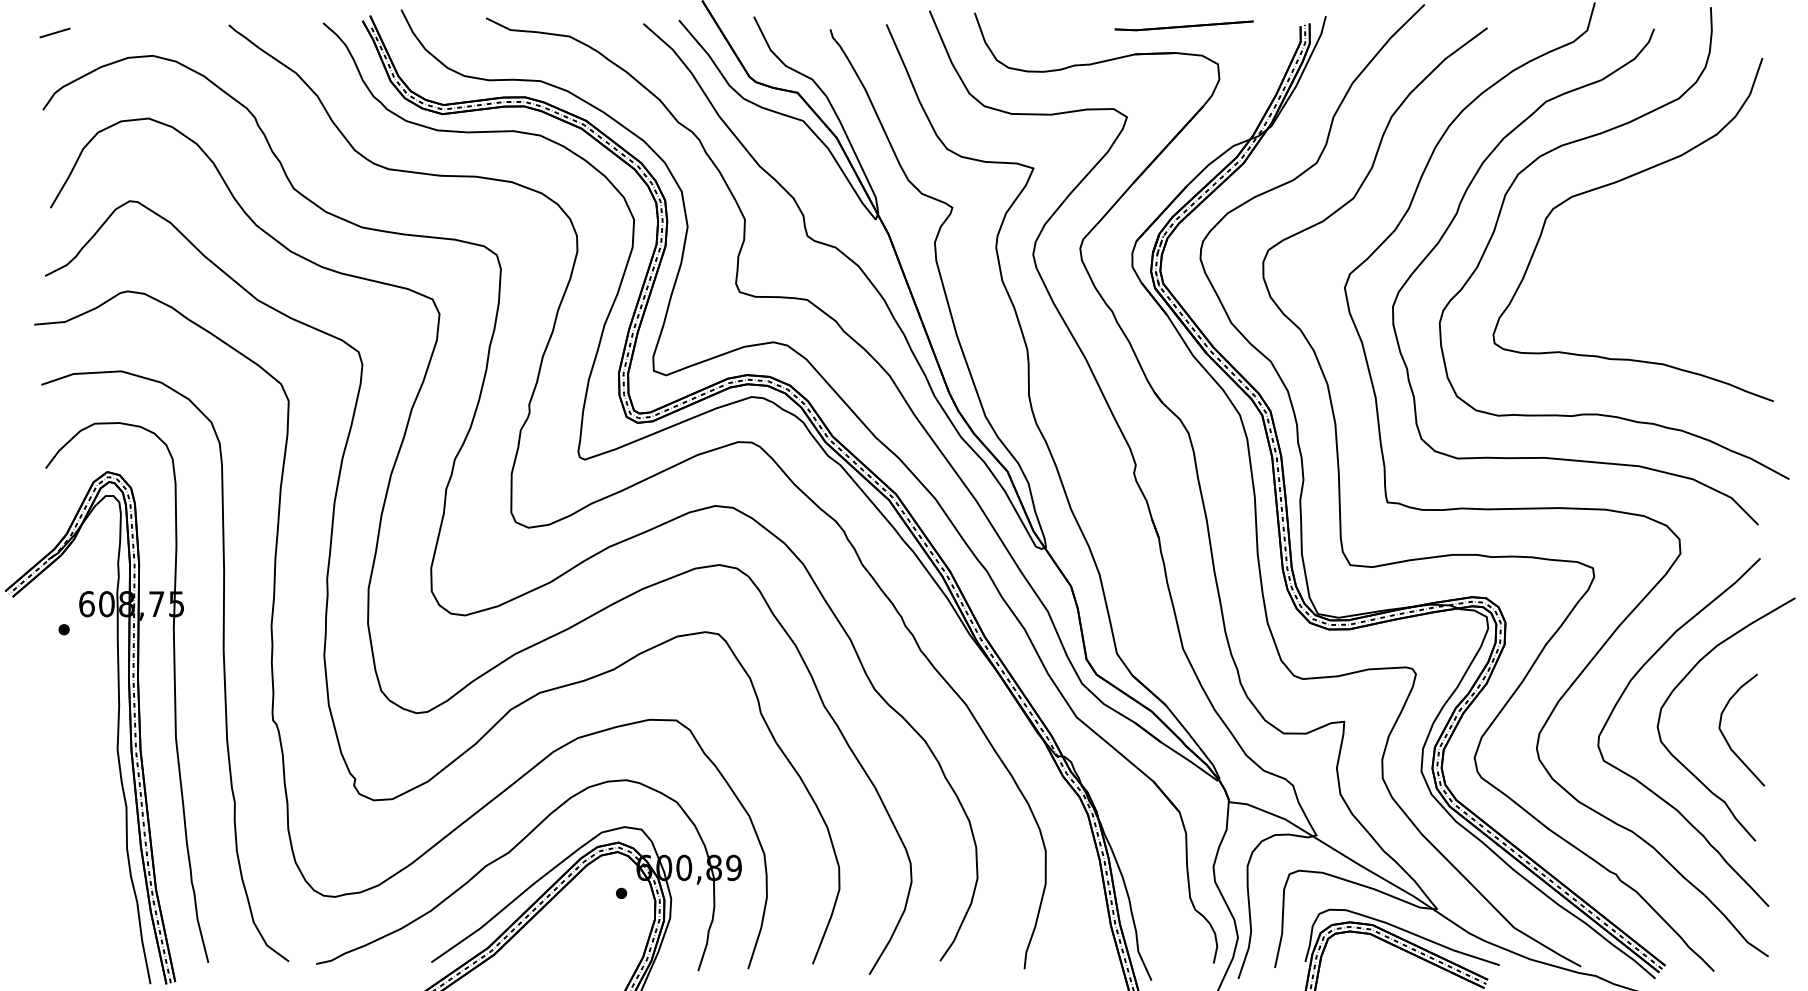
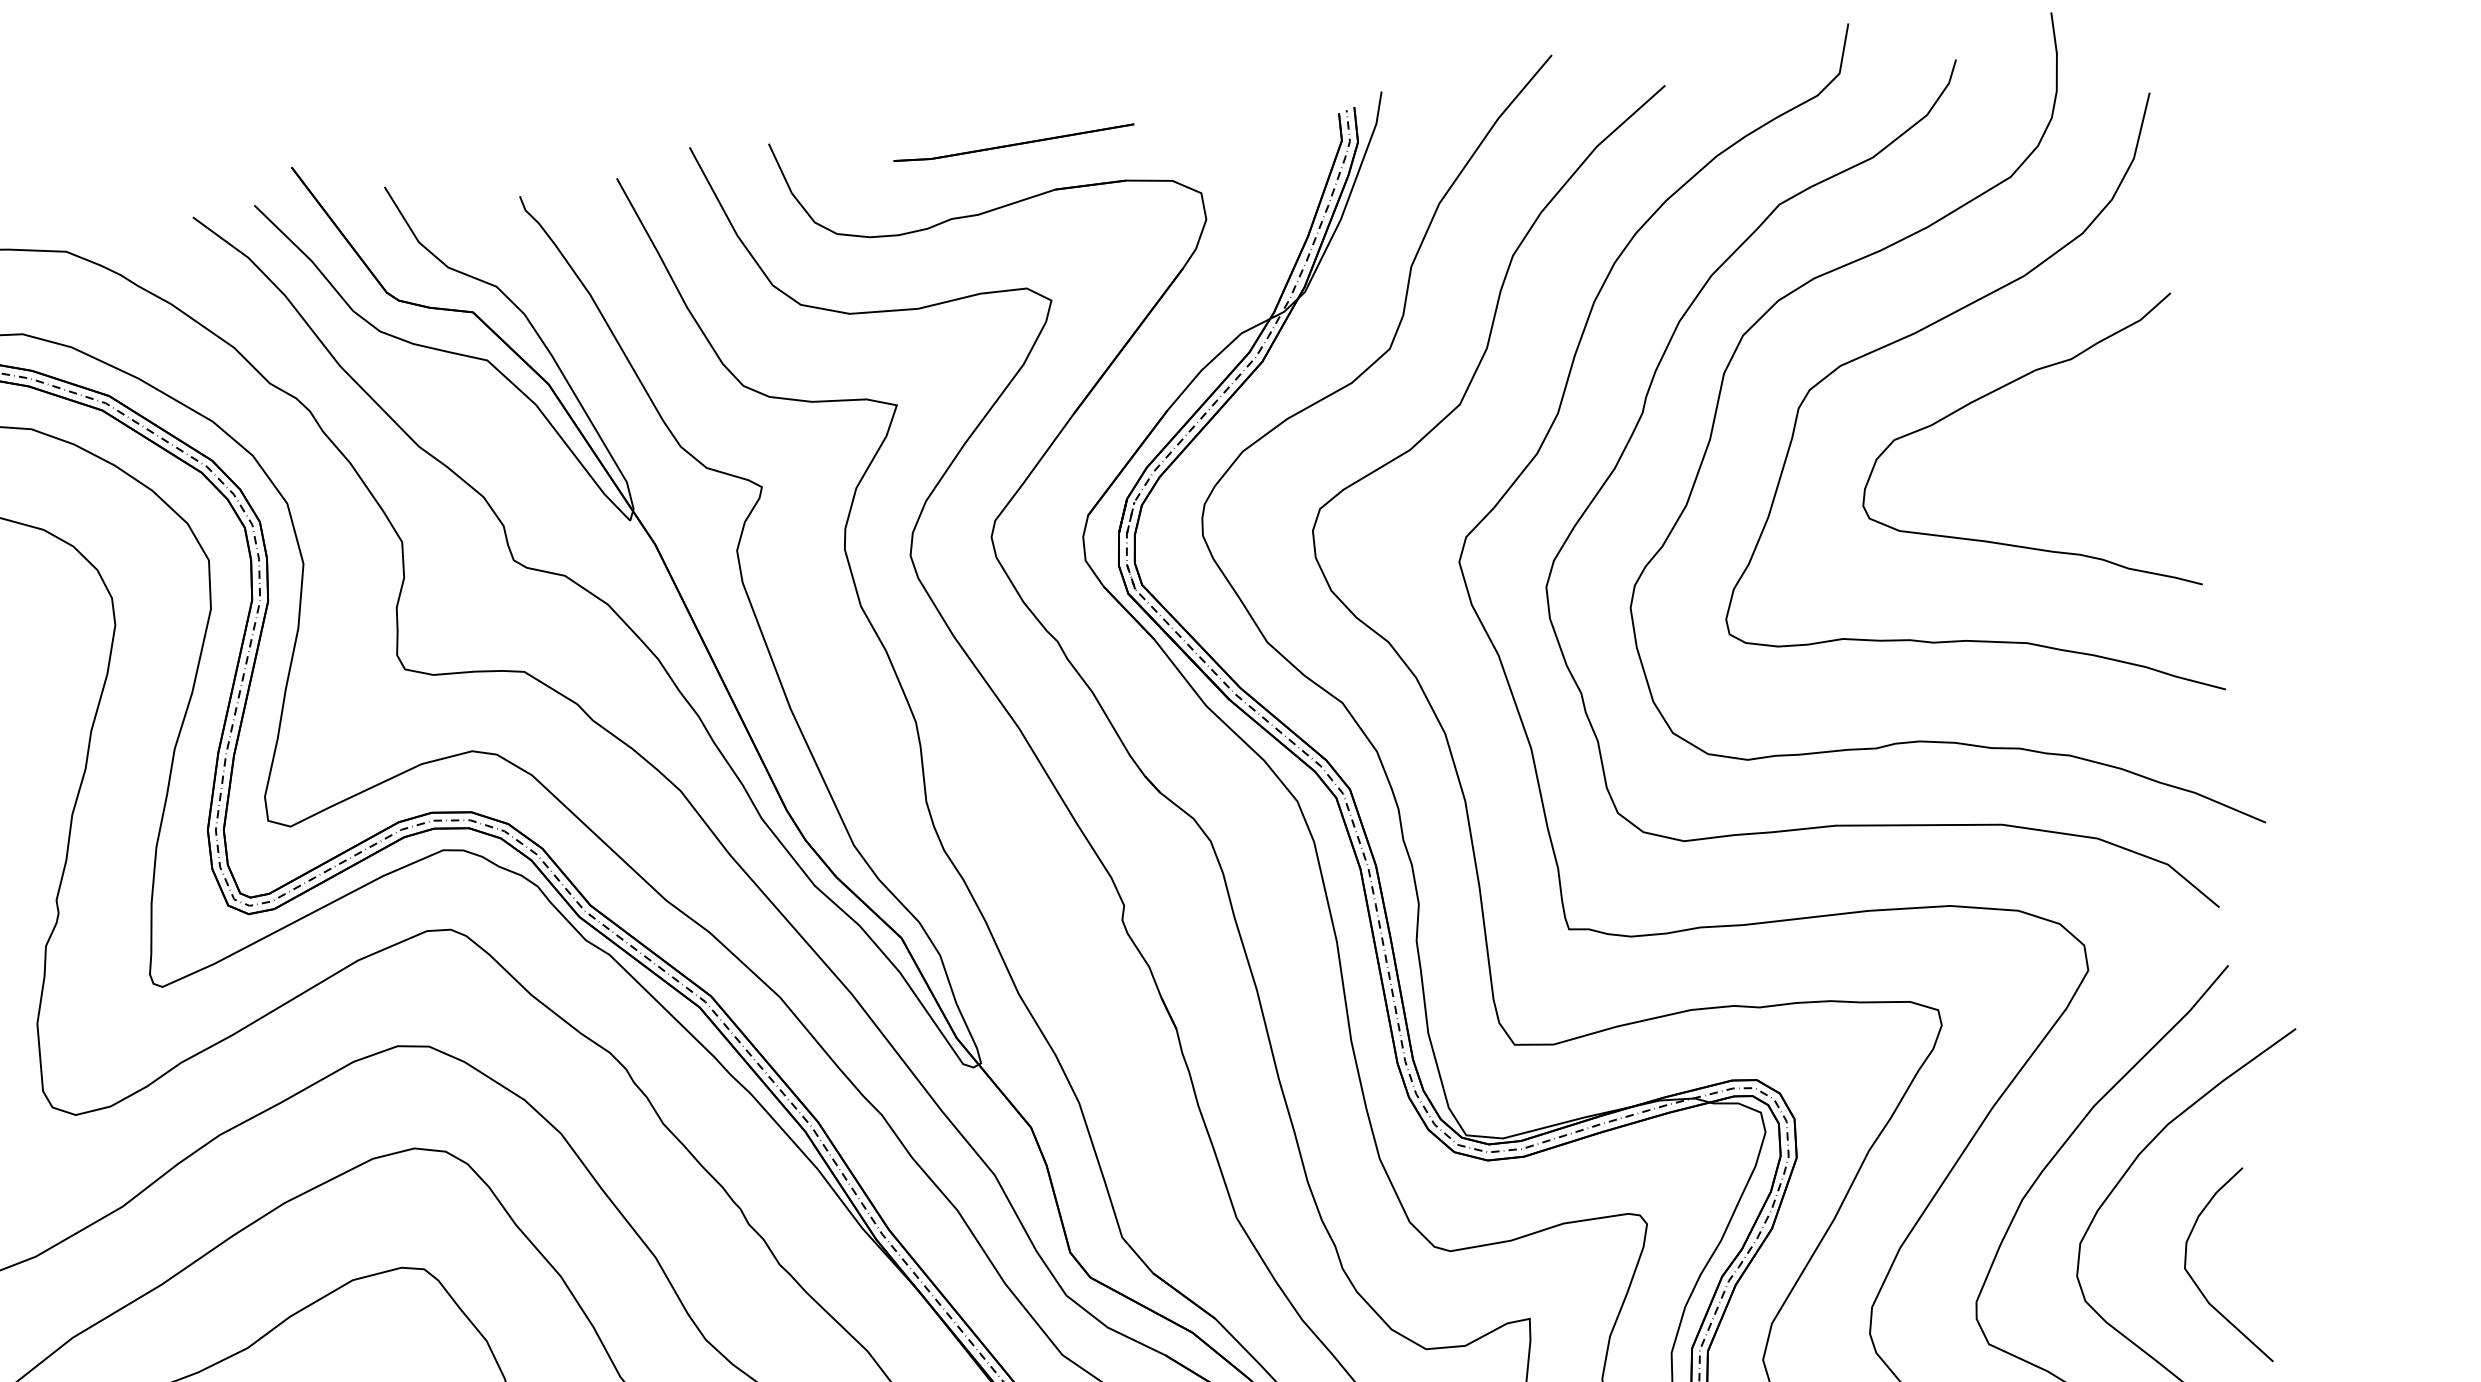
part: (1183, 25) -> (1012, 142), moved
curve: (1658, 220) -> (1995, 393), added

